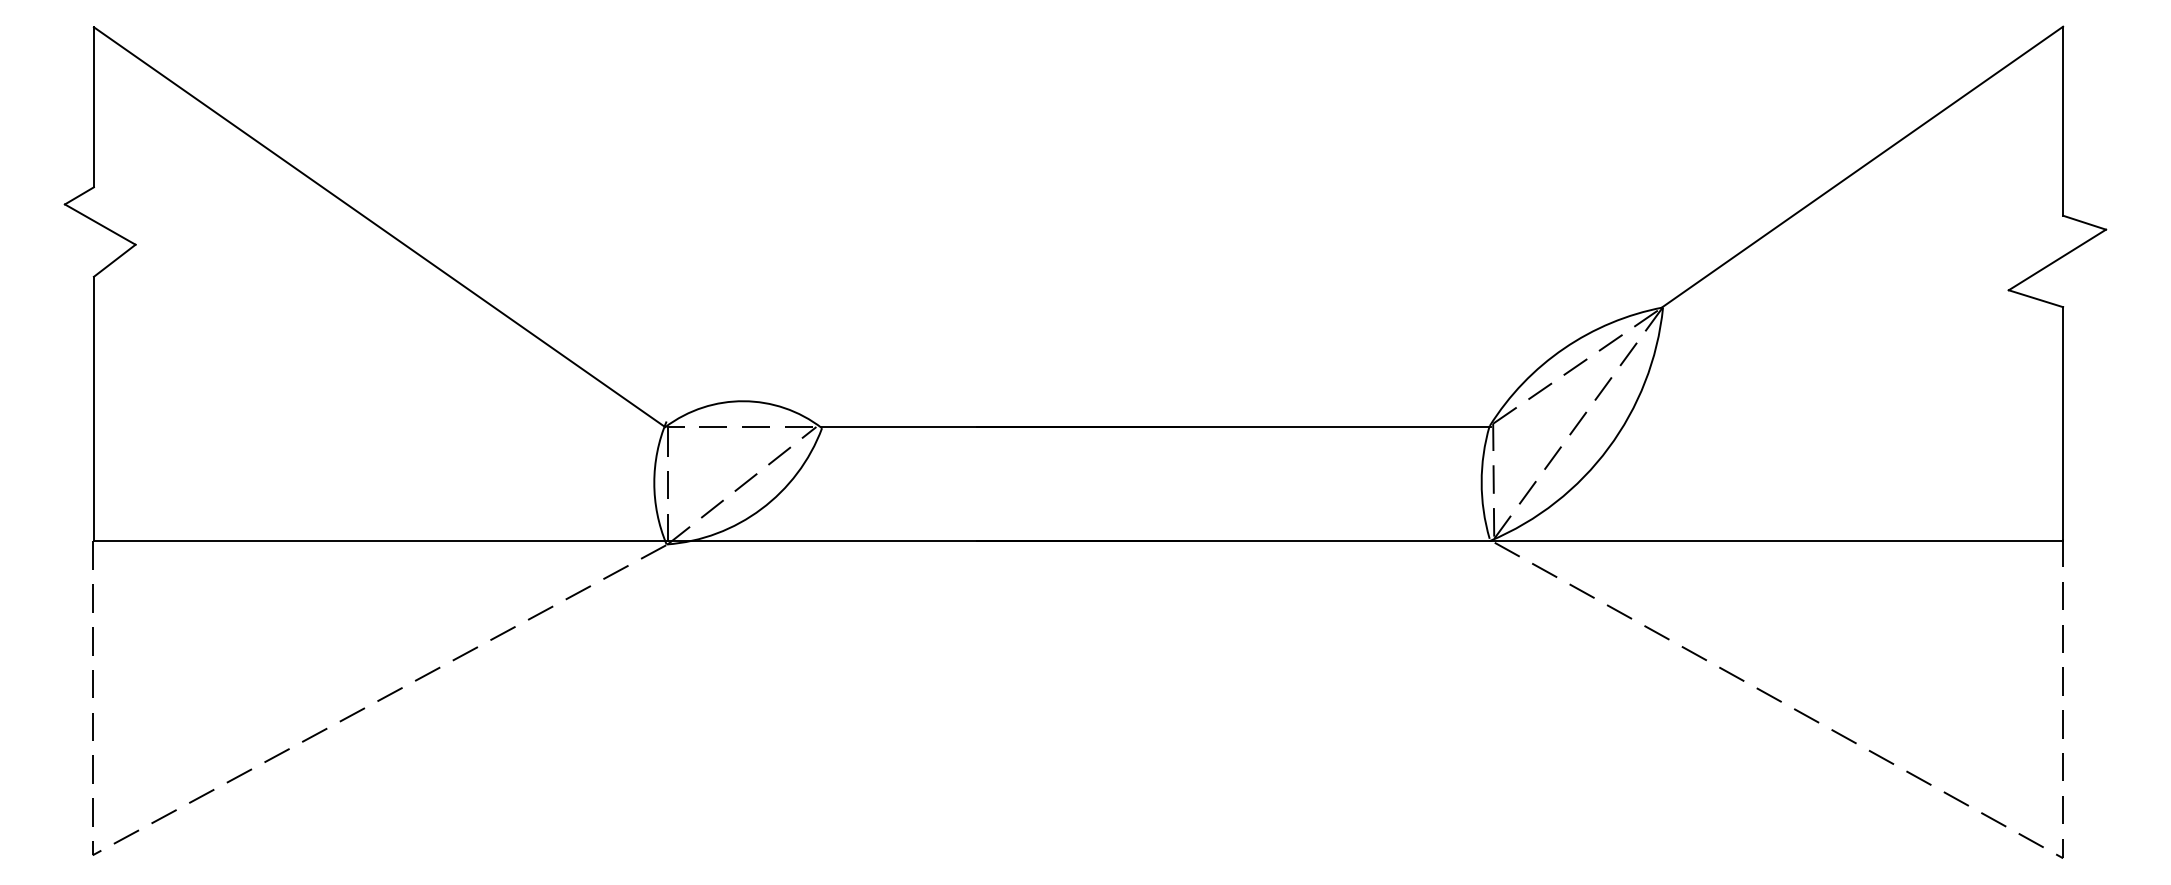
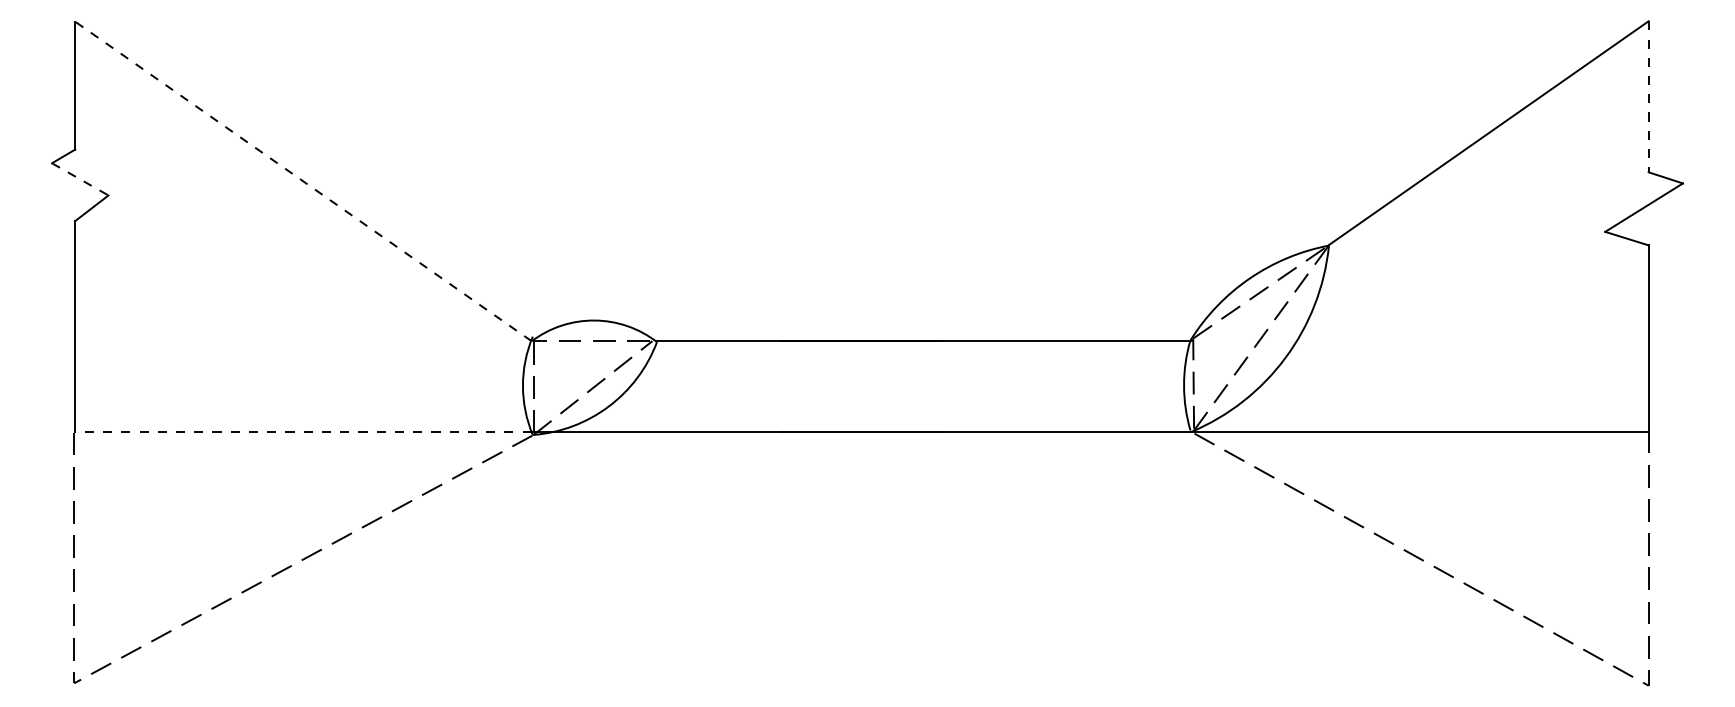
line: (2062, 120) -> (1648, 96), solid -> dashed
line: (100, 224) -> (80, 179), solid -> dashed
line: (379, 227) -> (303, 181), solid -> dashed
line: (378, 541) -> (302, 432), solid -> dashed

